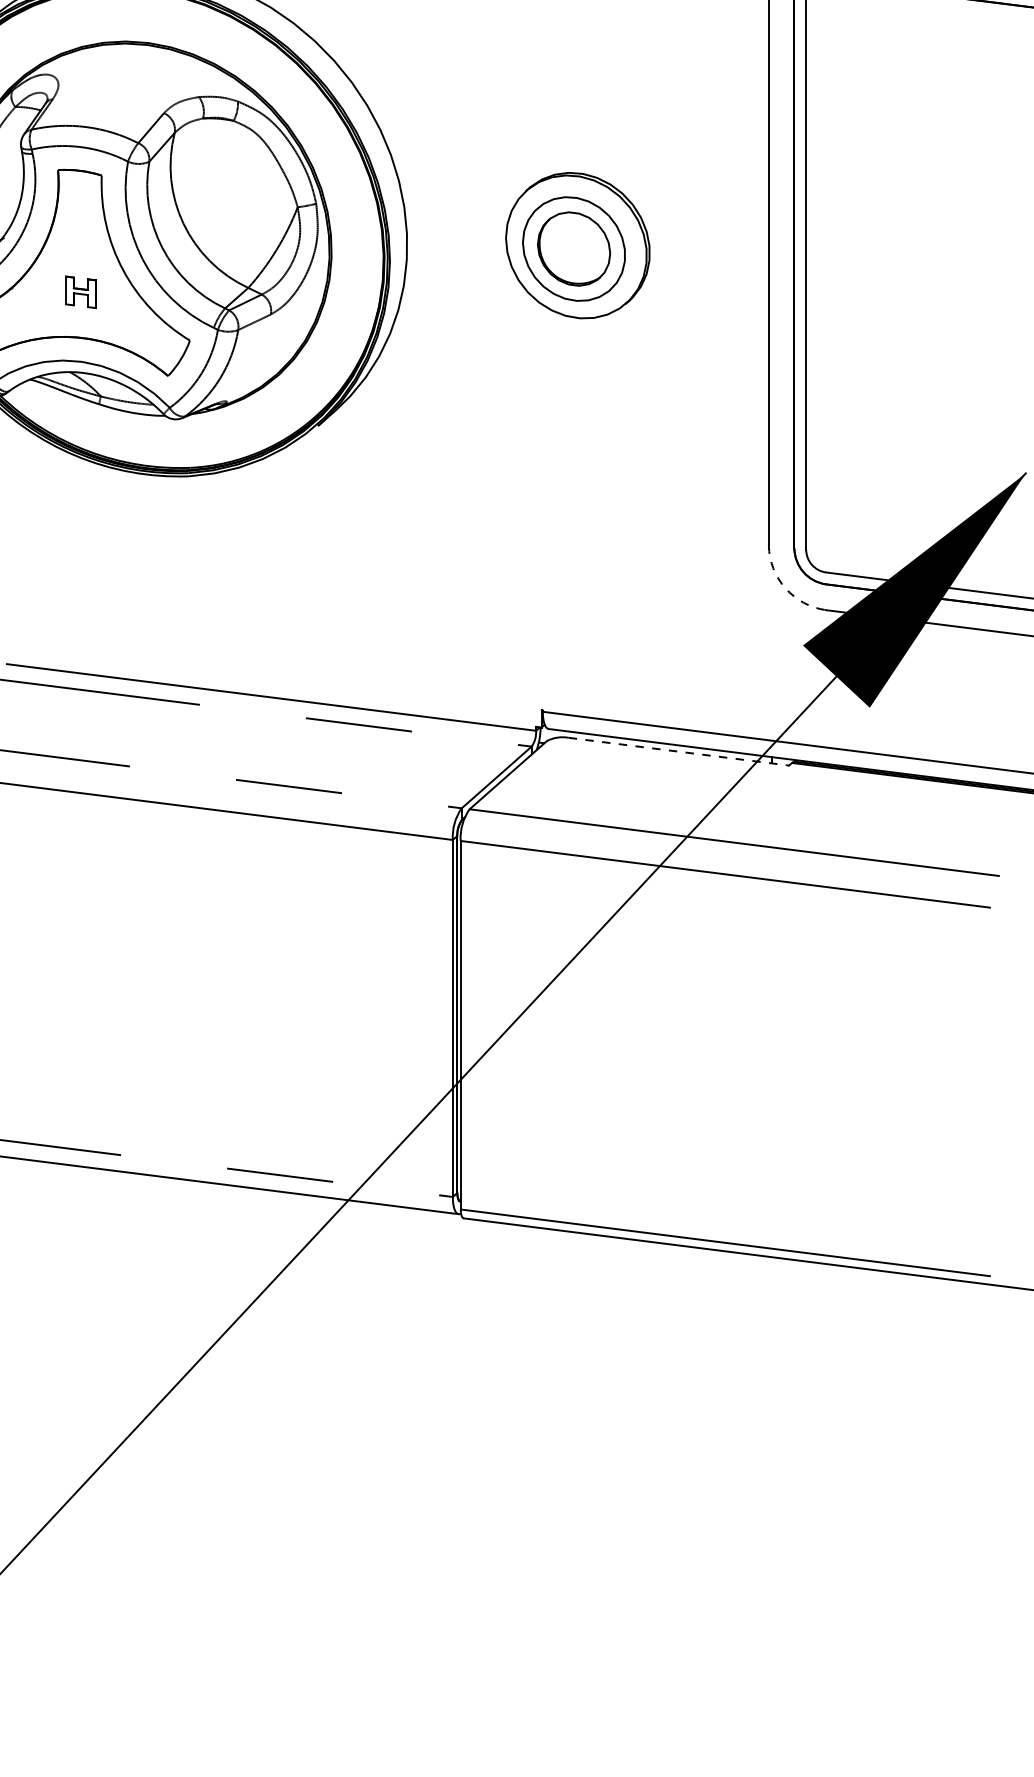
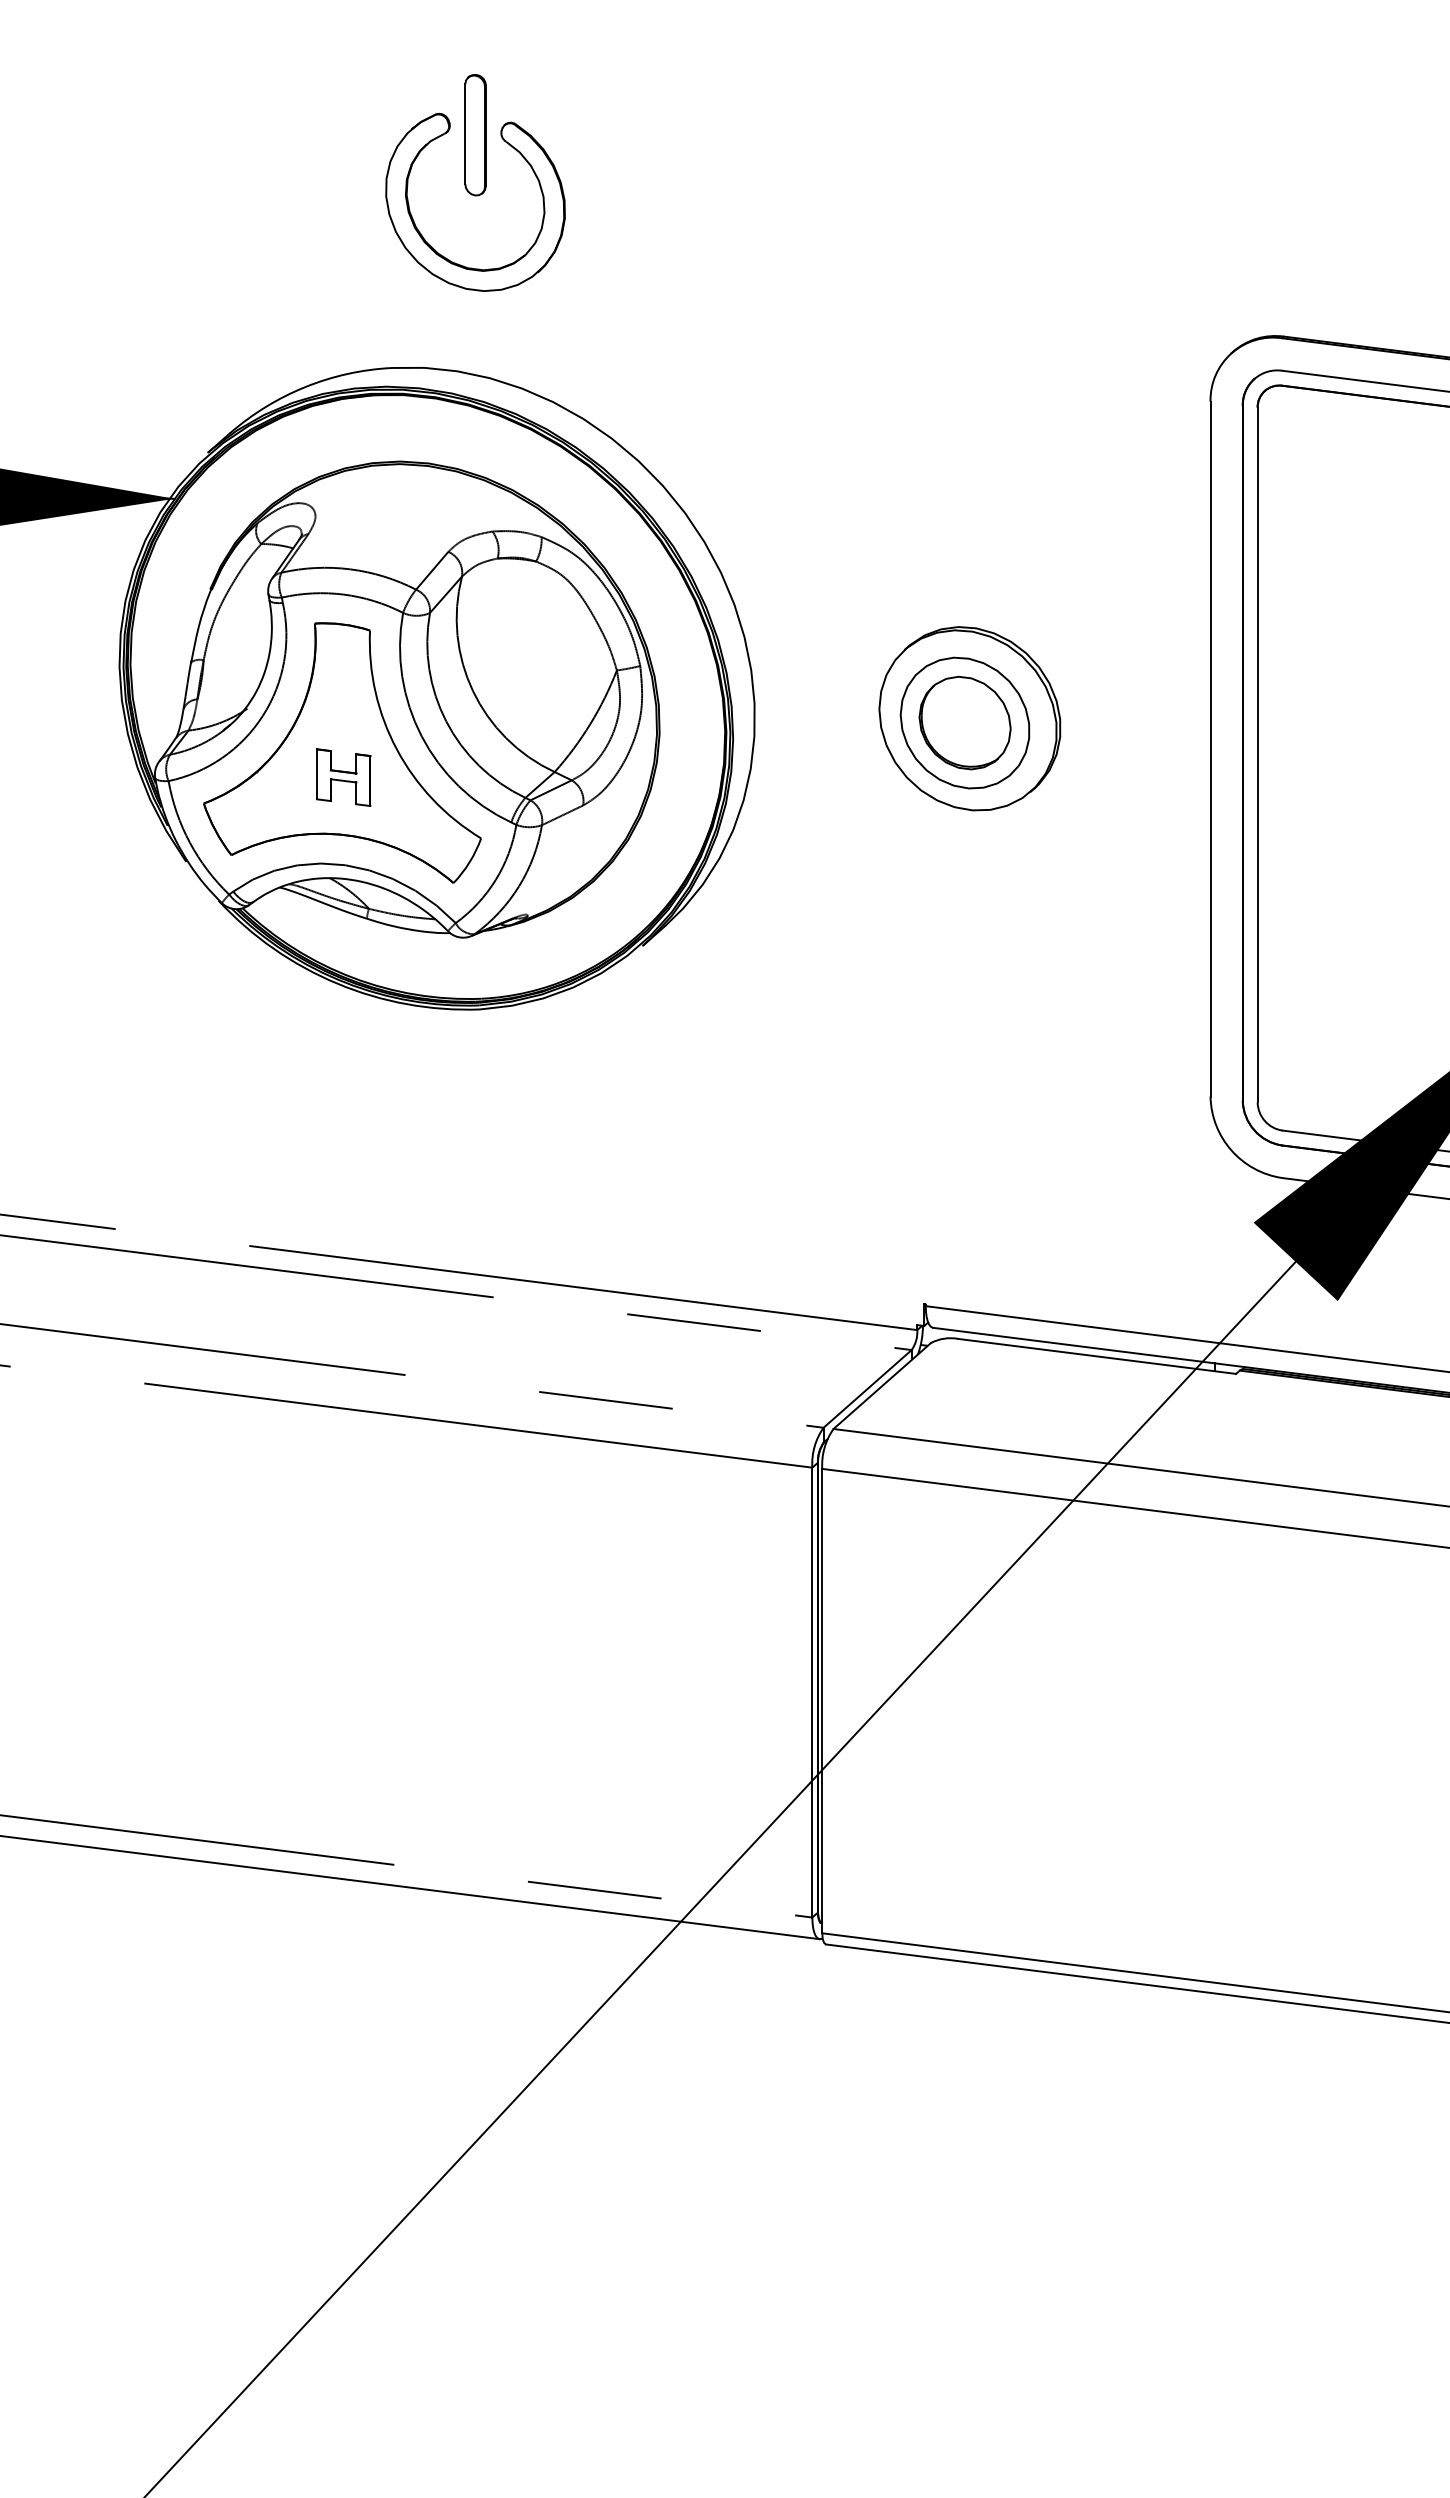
part: (80, 292) -> (343, 777), size x1.43
arc: (785, 588) -> (1231, 1150), dashed -> solid
line: (679, 751) -> (1097, 1356), dashed -> solid

